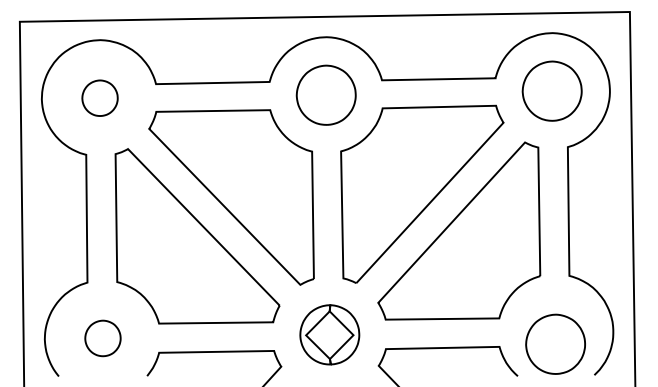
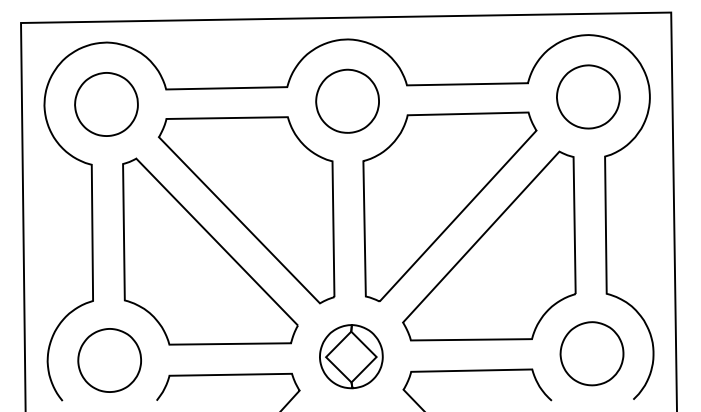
part: (100, 98) -> (106, 104), size x1.67
part: (102, 338) -> (109, 360), size x1.67
part: (555, 344) -> (591, 353), moved

